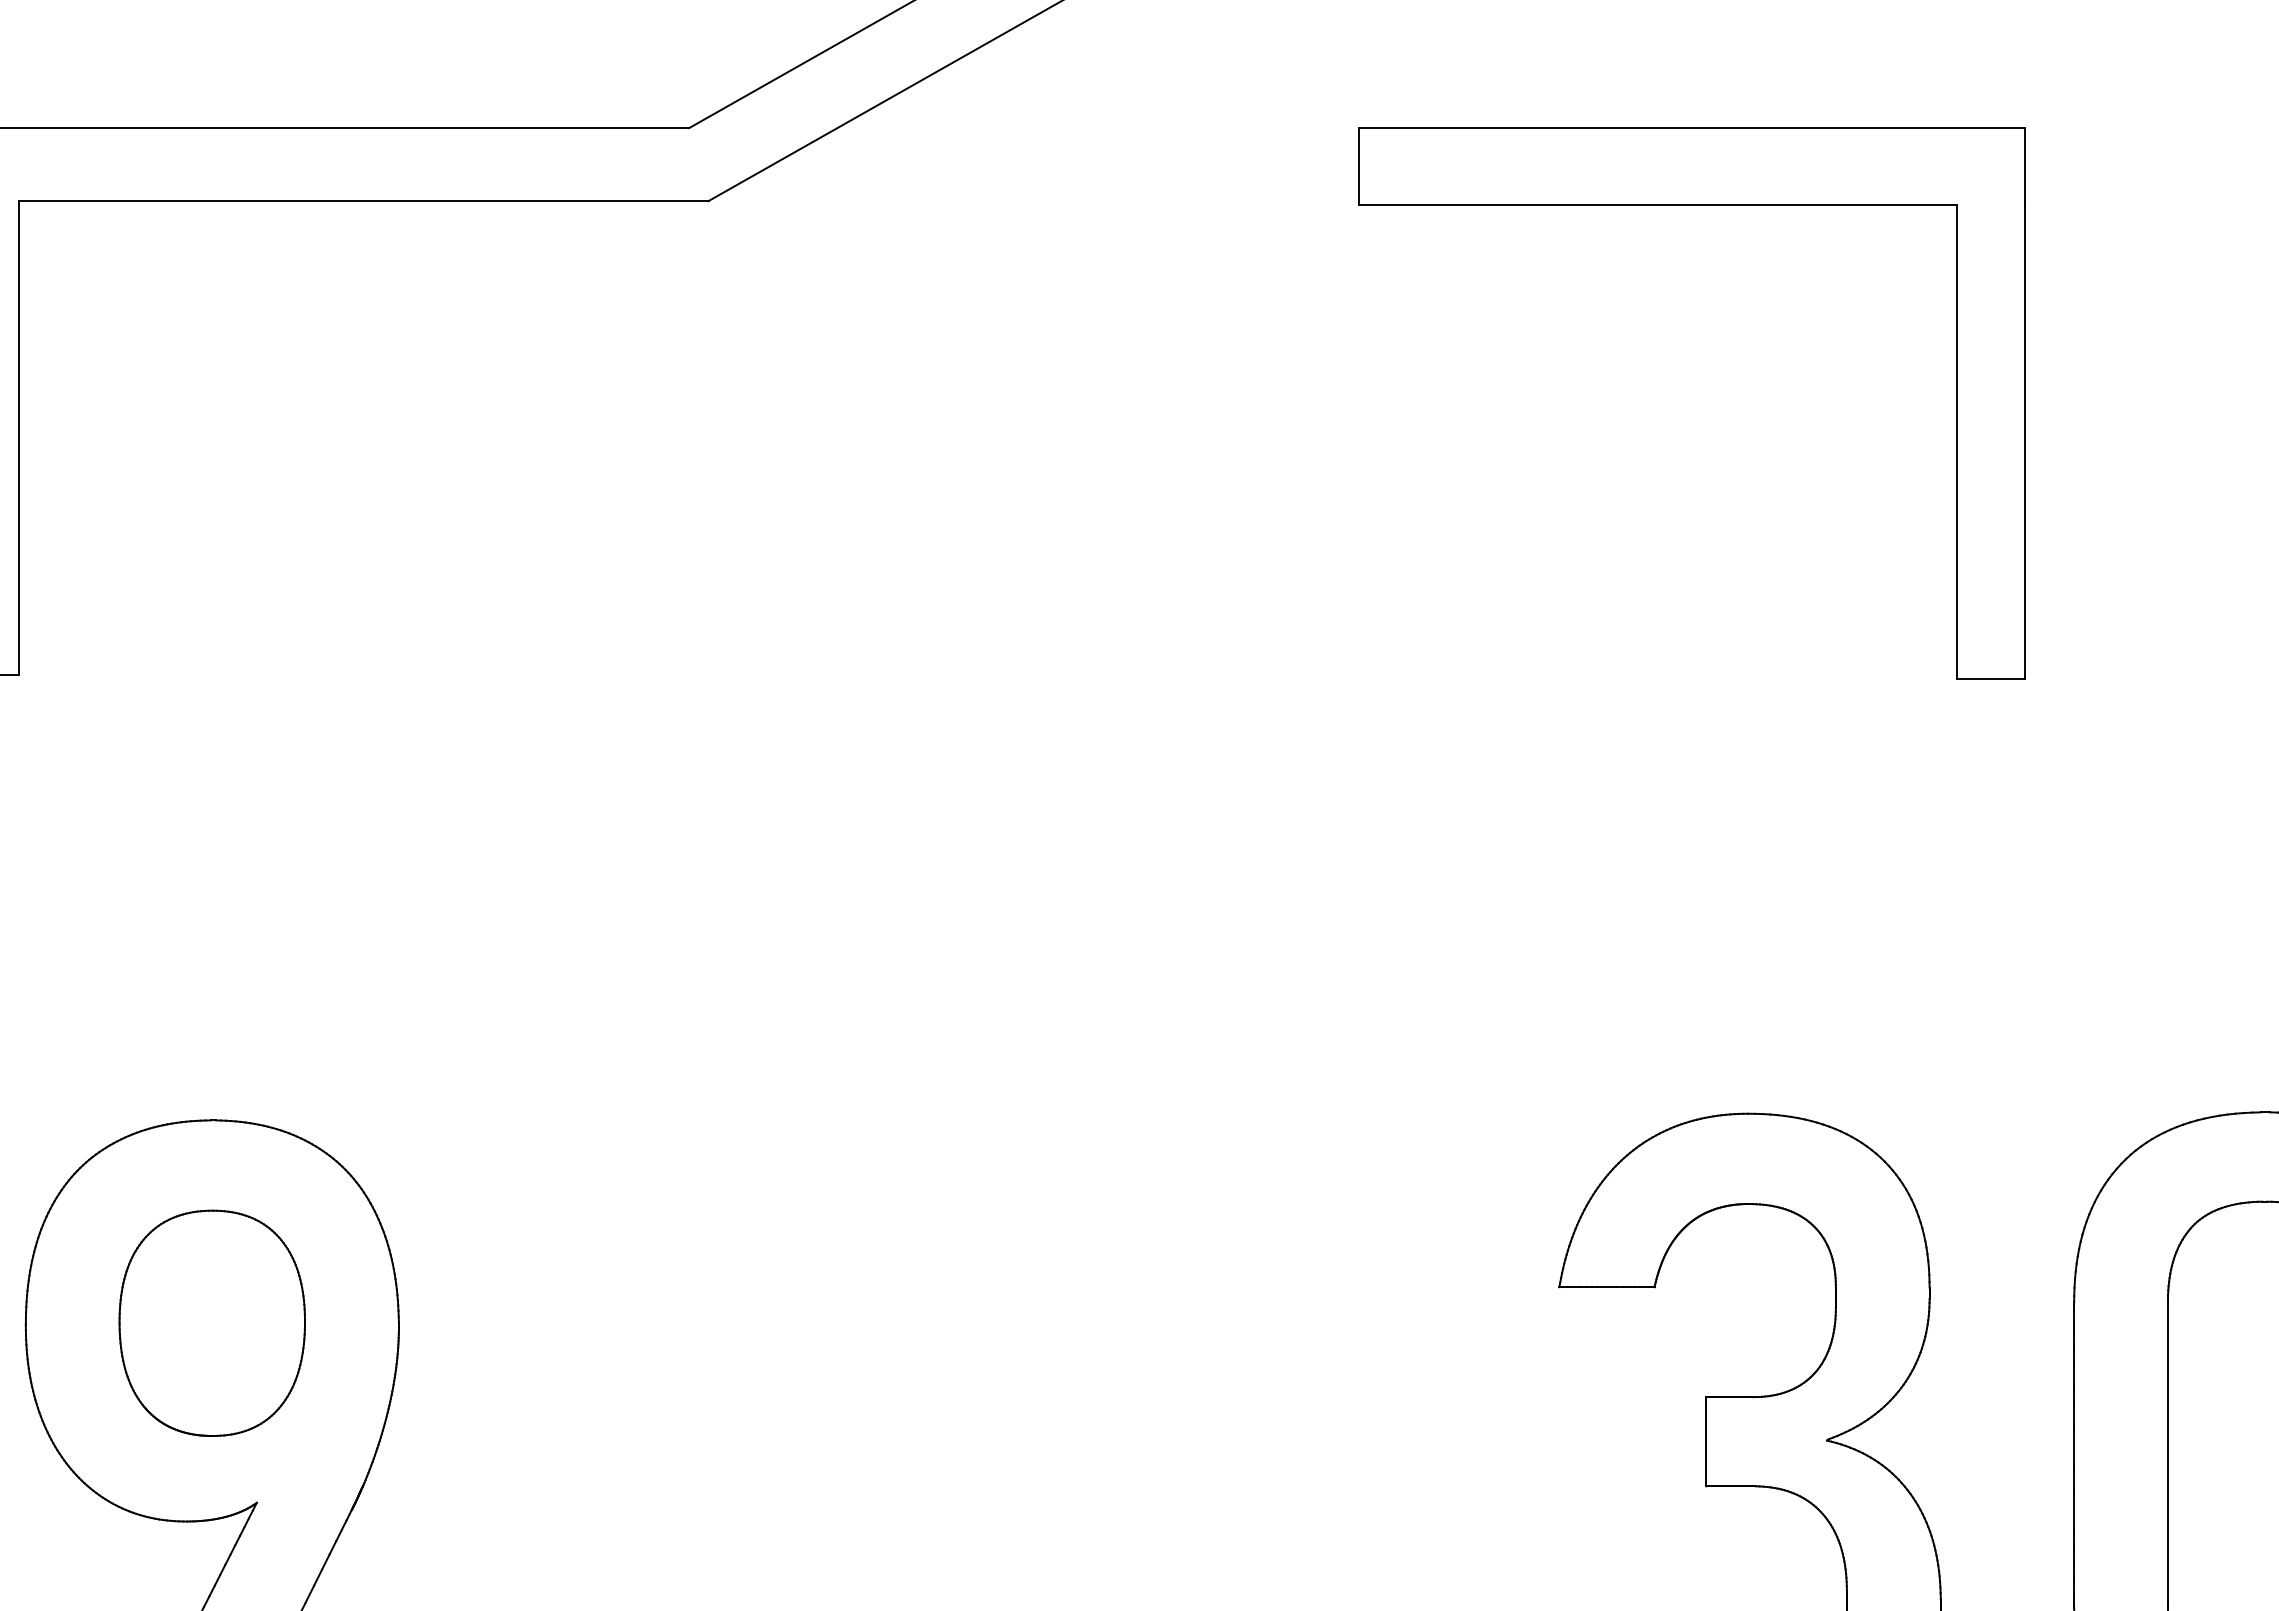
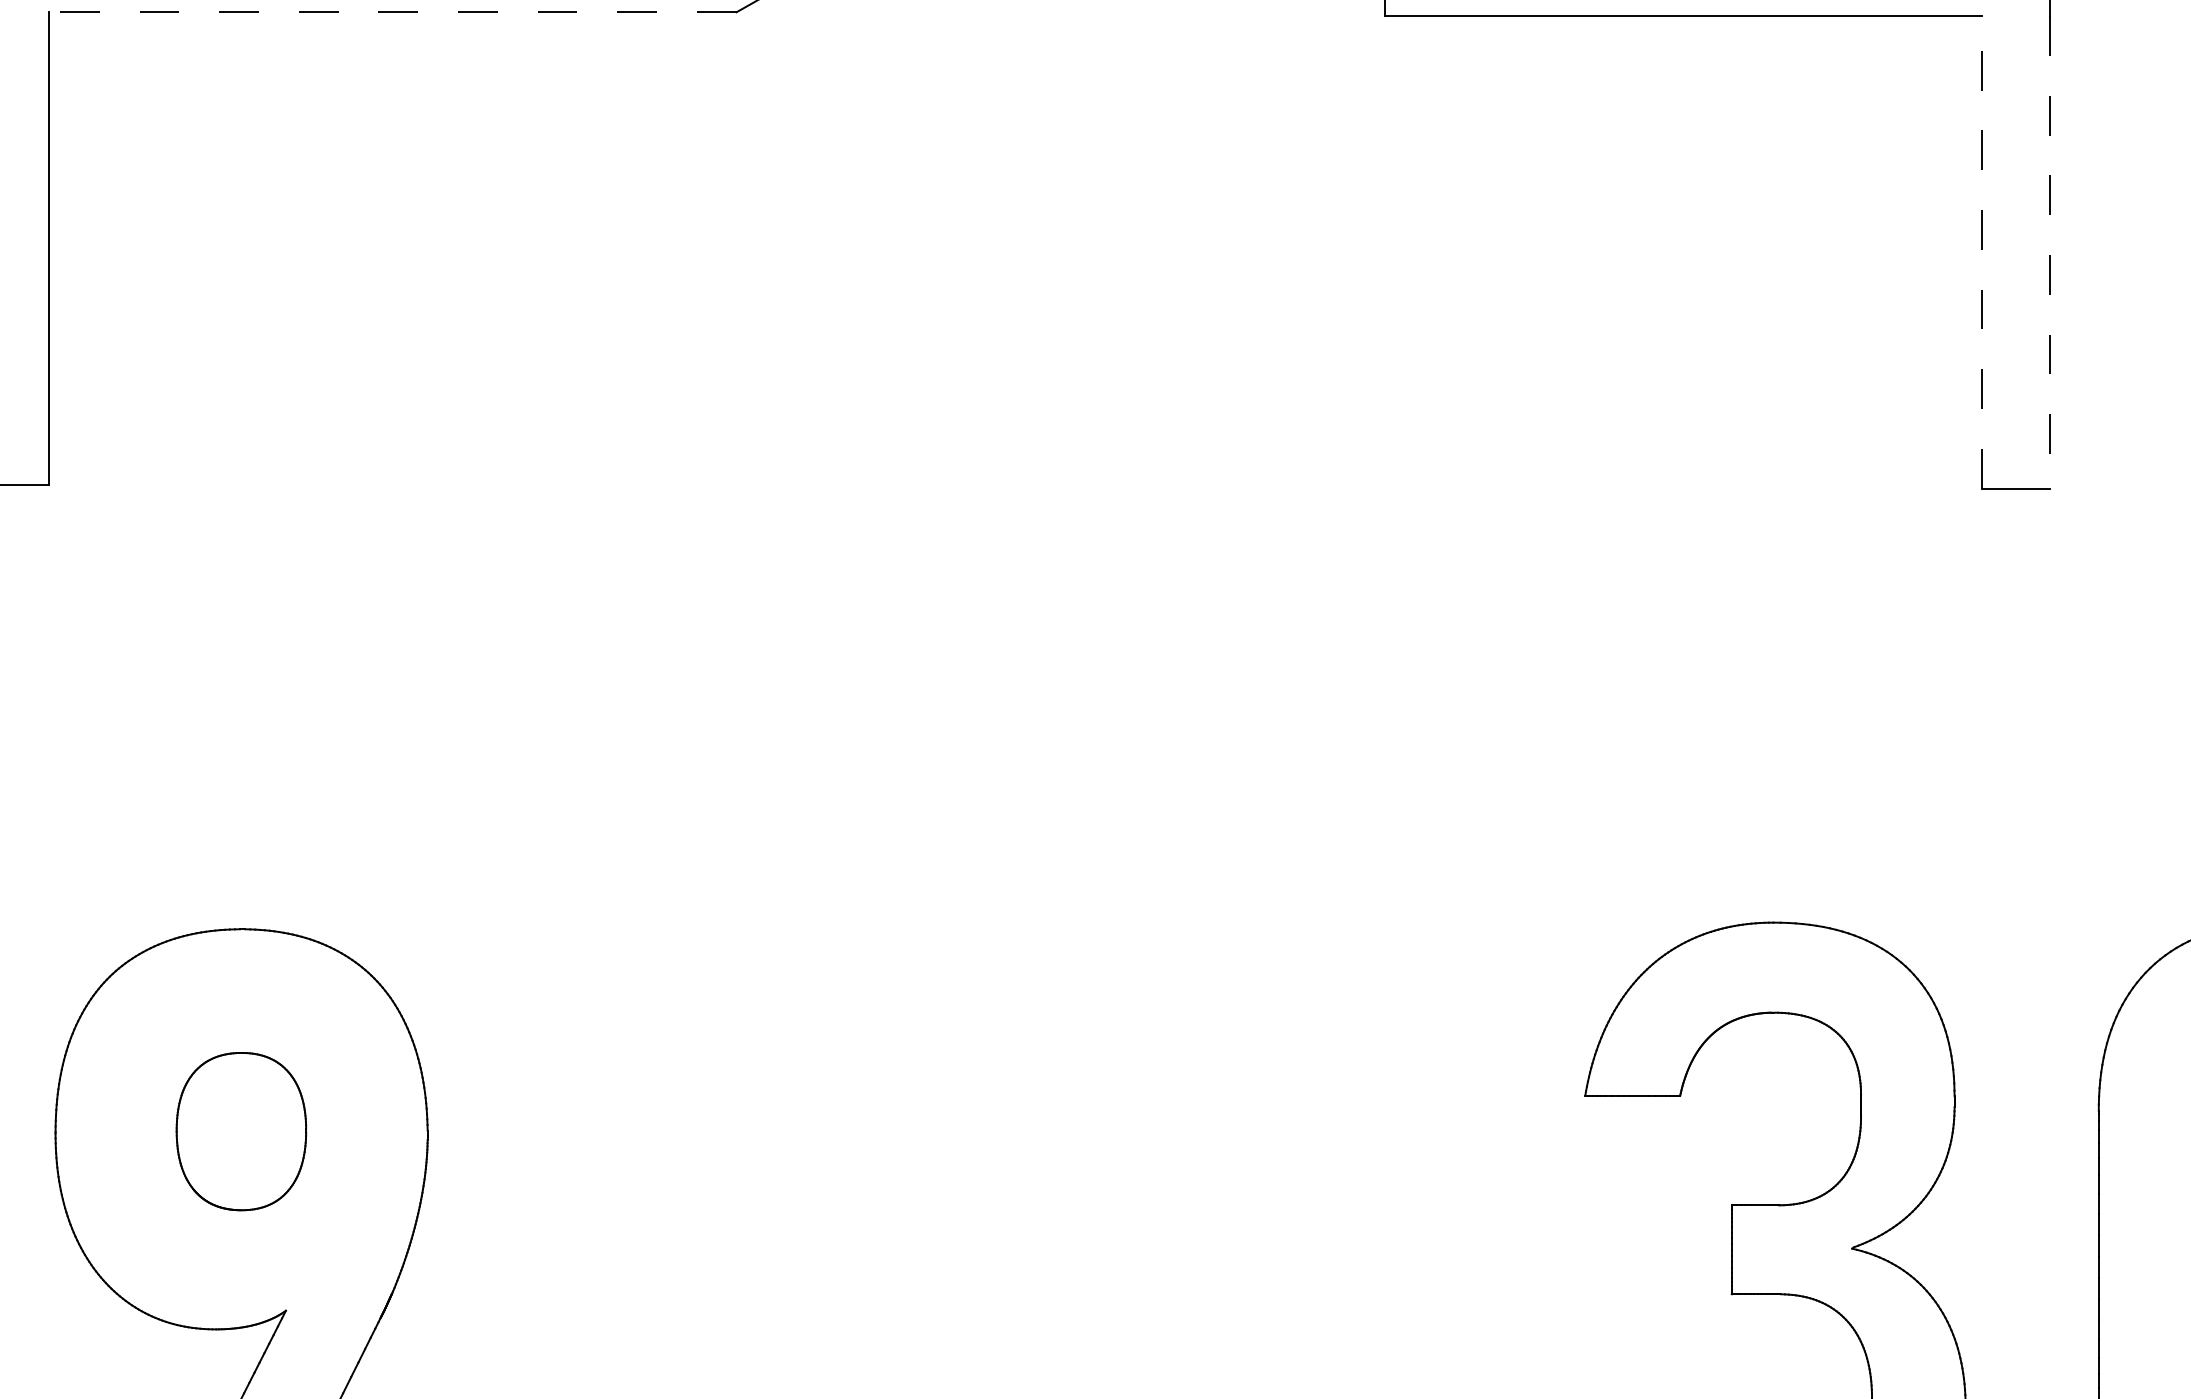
line: (363, 201) -> (392, 12), solid -> dashed
line: (1956, 441) -> (1981, 252), solid -> dashed
line: (2025, 441) -> (2050, 252), solid -> dashed
part: (211, 1322) -> (240, 1130), size x0.7

